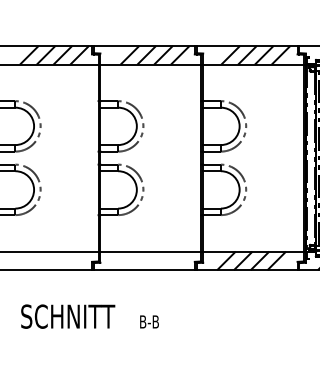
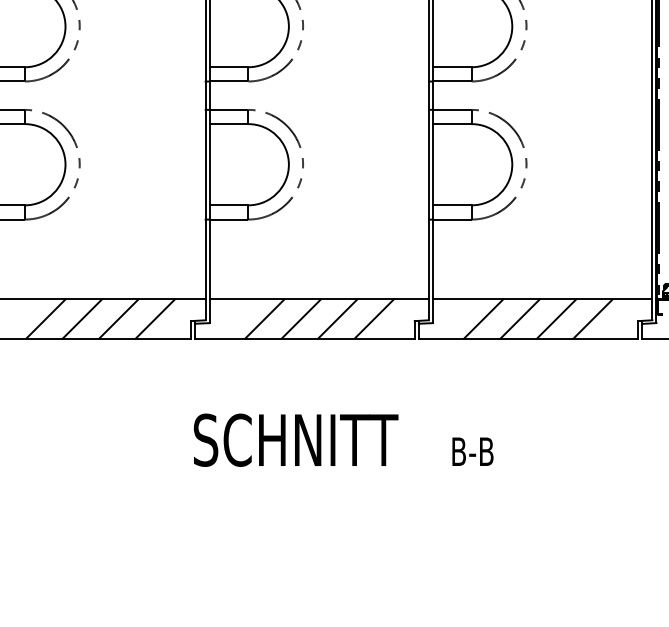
hatch: (49, 260) -> (98, 318), added
hatch: (150, 260) -> (318, 318), added
text: (89, 316) -> (342, 439), moved

